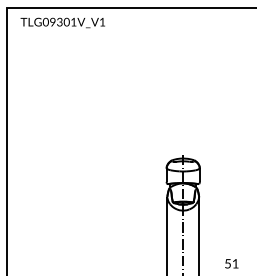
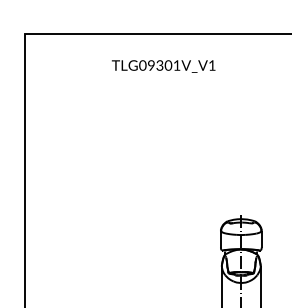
text: (62, 22) -> (163, 65), moved

